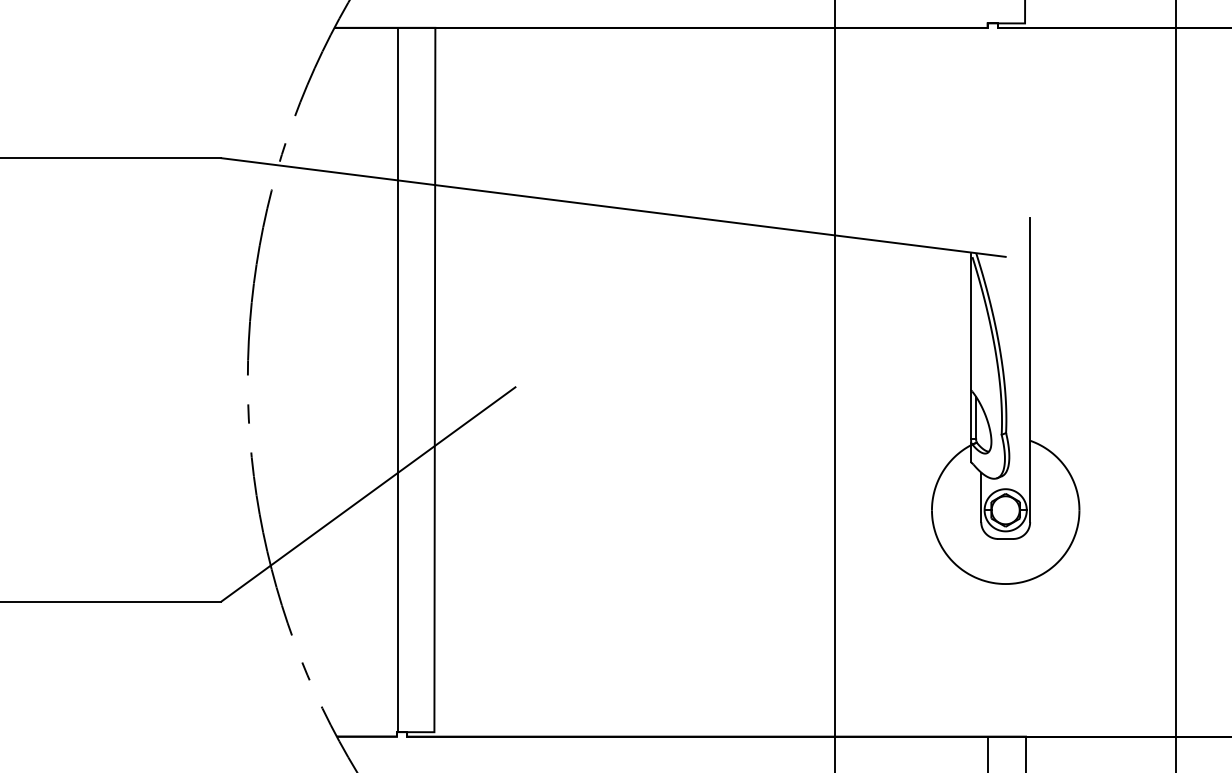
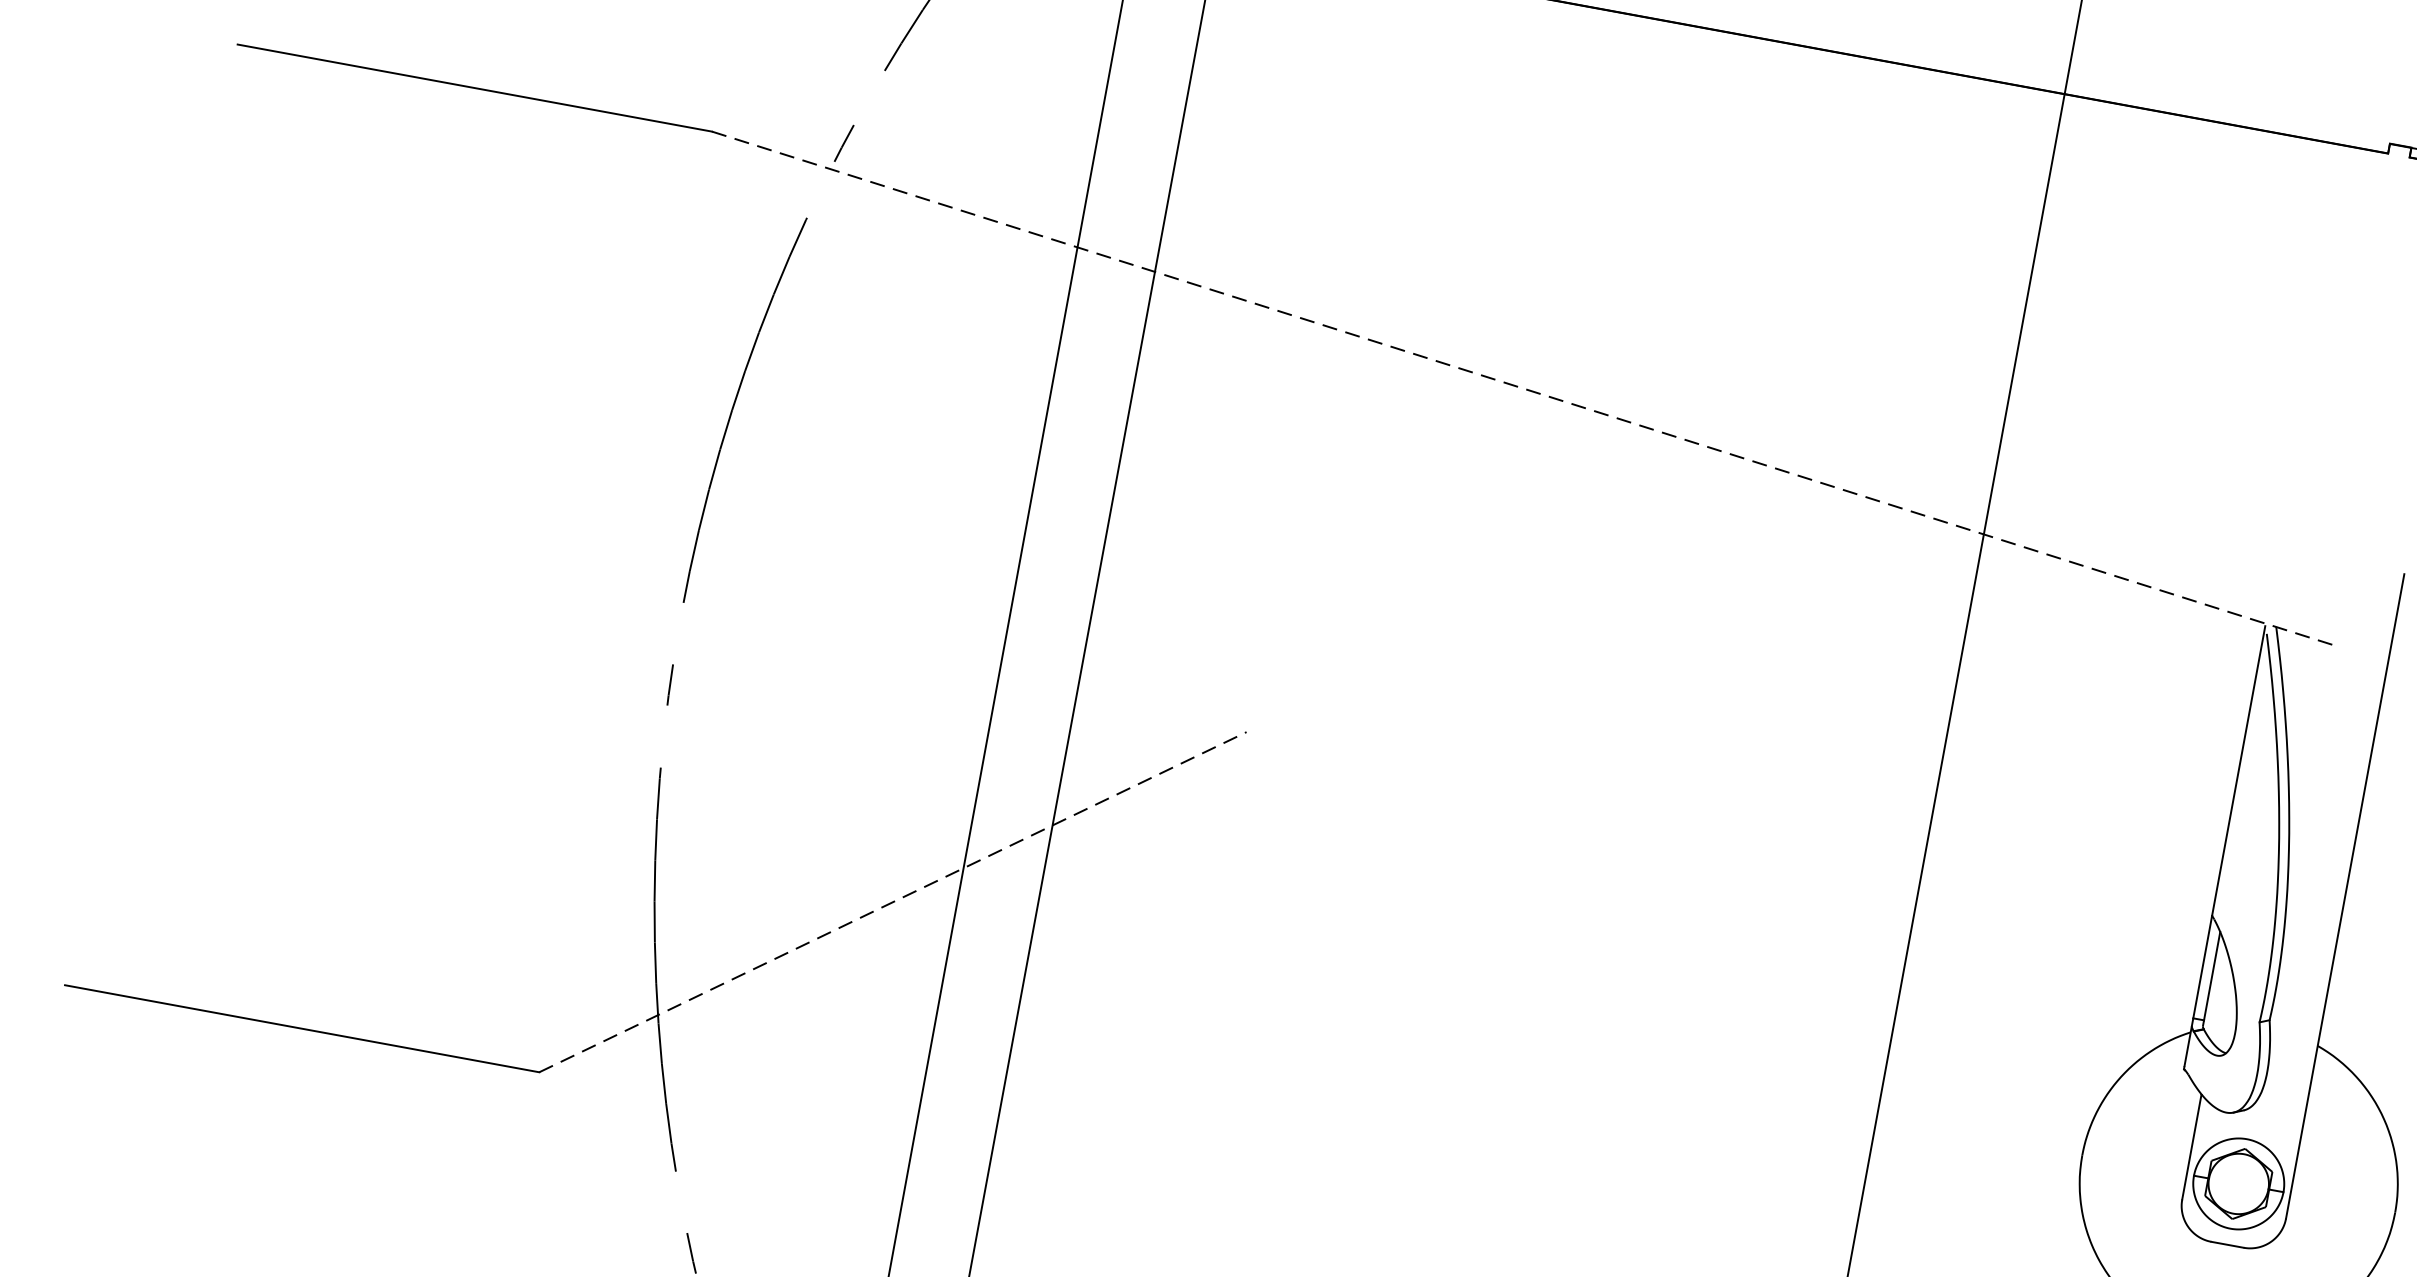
line: (614, 207) -> (1526, 389), solid -> dashed
line: (368, 494) -> (893, 902), solid -> dashed

